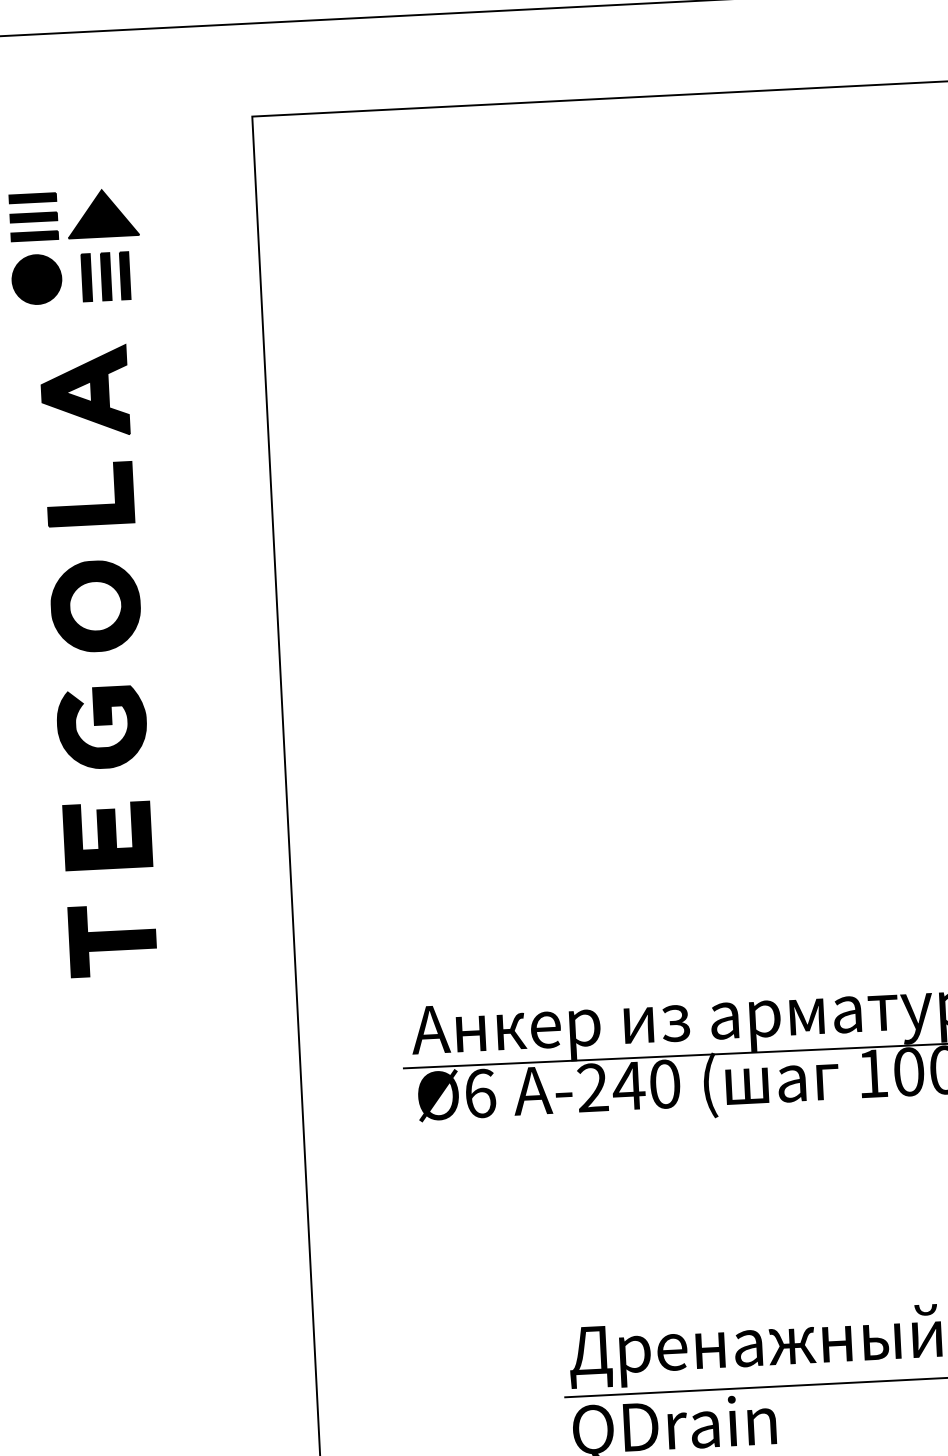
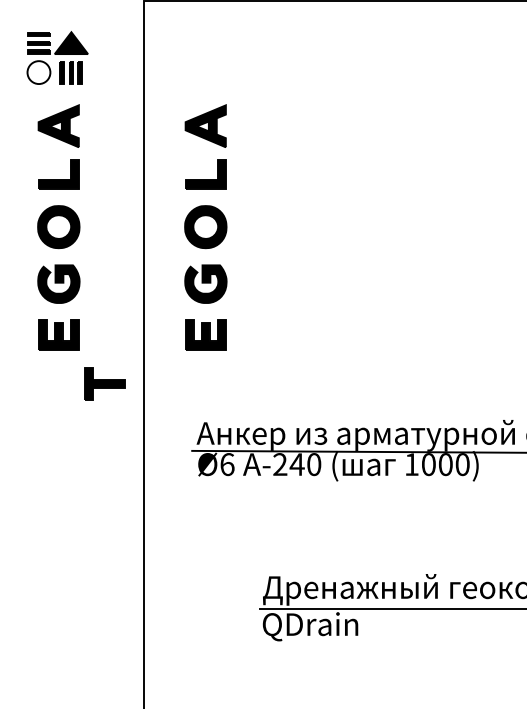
fill: (35, 279) -> (38, 72), removed
part: (408, 591) -> (205, 227), added
part: (112, 939) -> (104, 383), moved

